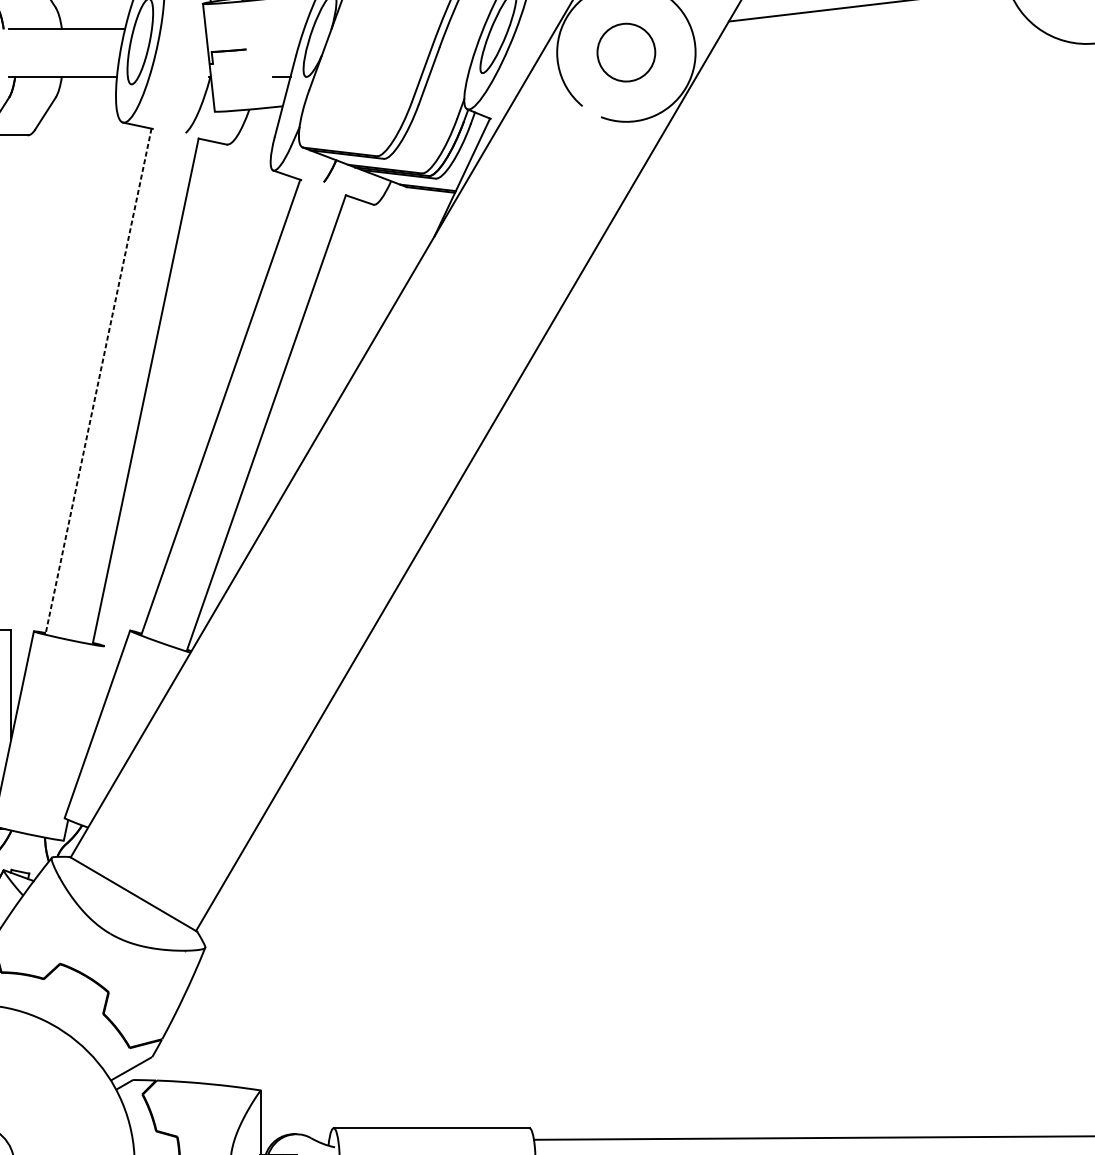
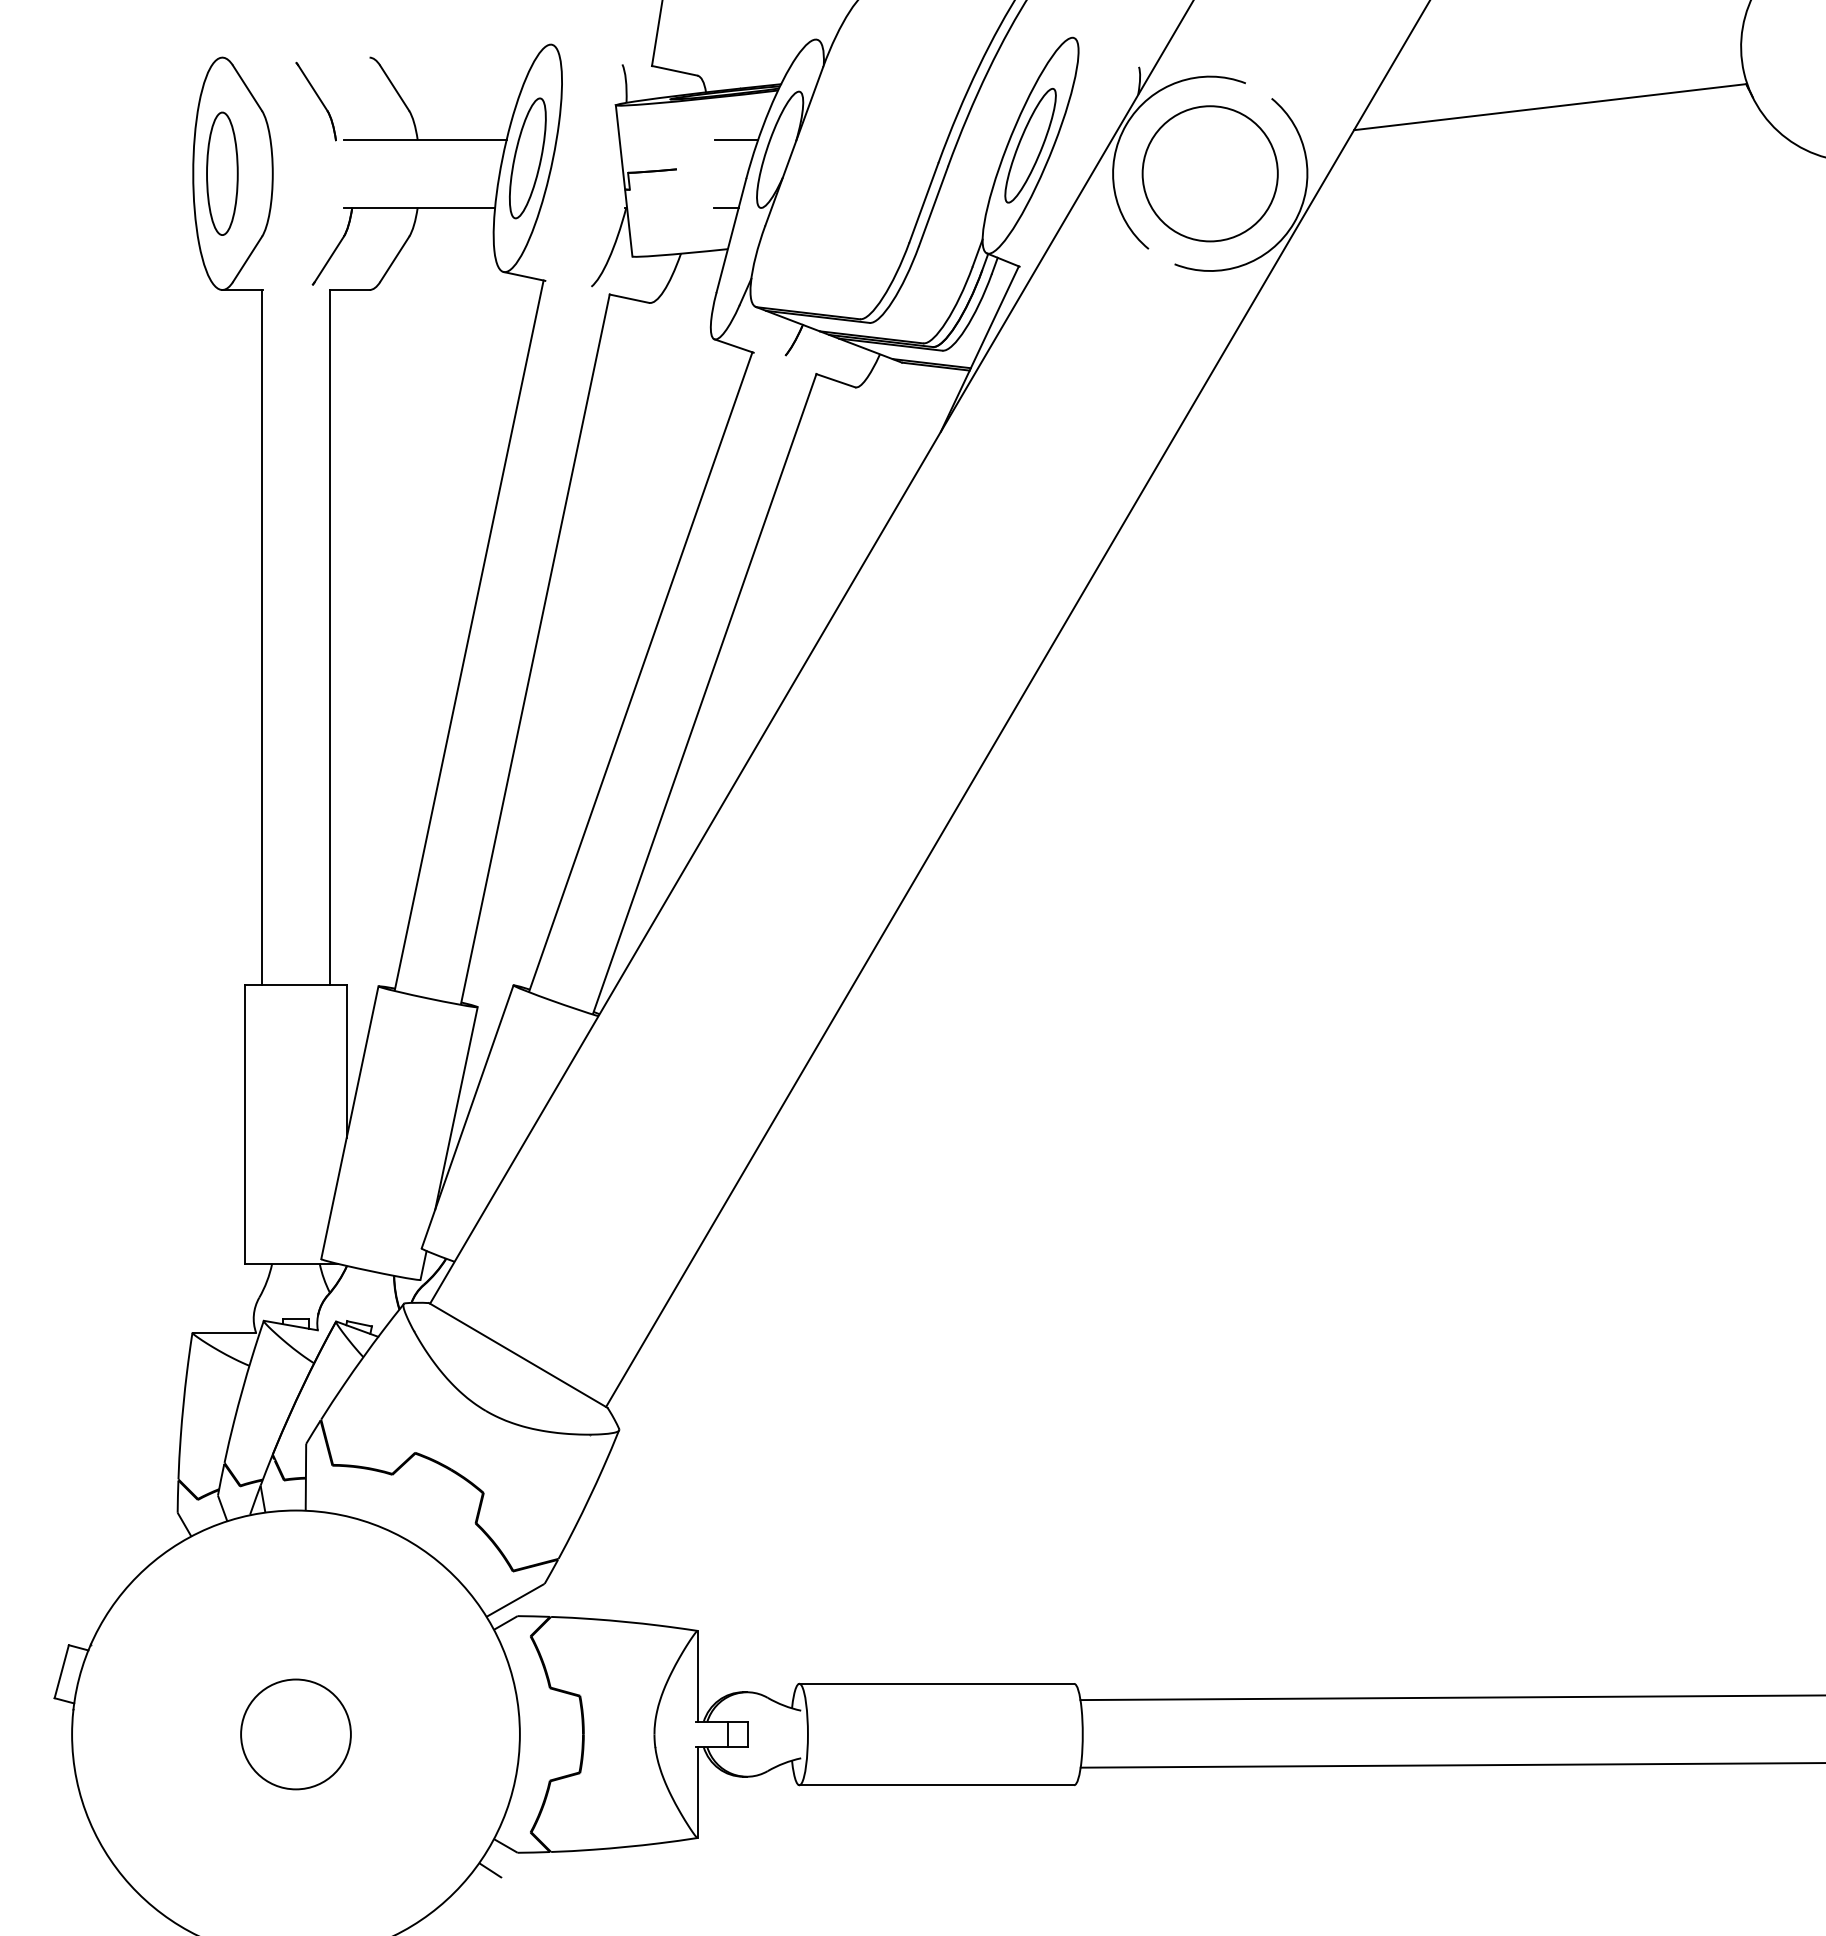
line: (288, 28) -> (736, 140), added
circle: (625, 52) -> (1209, 173), size x1.67
line: (98, 381) -> (469, 635), dashed -> solid
line: (89, 718) -> (456, 1108), added

